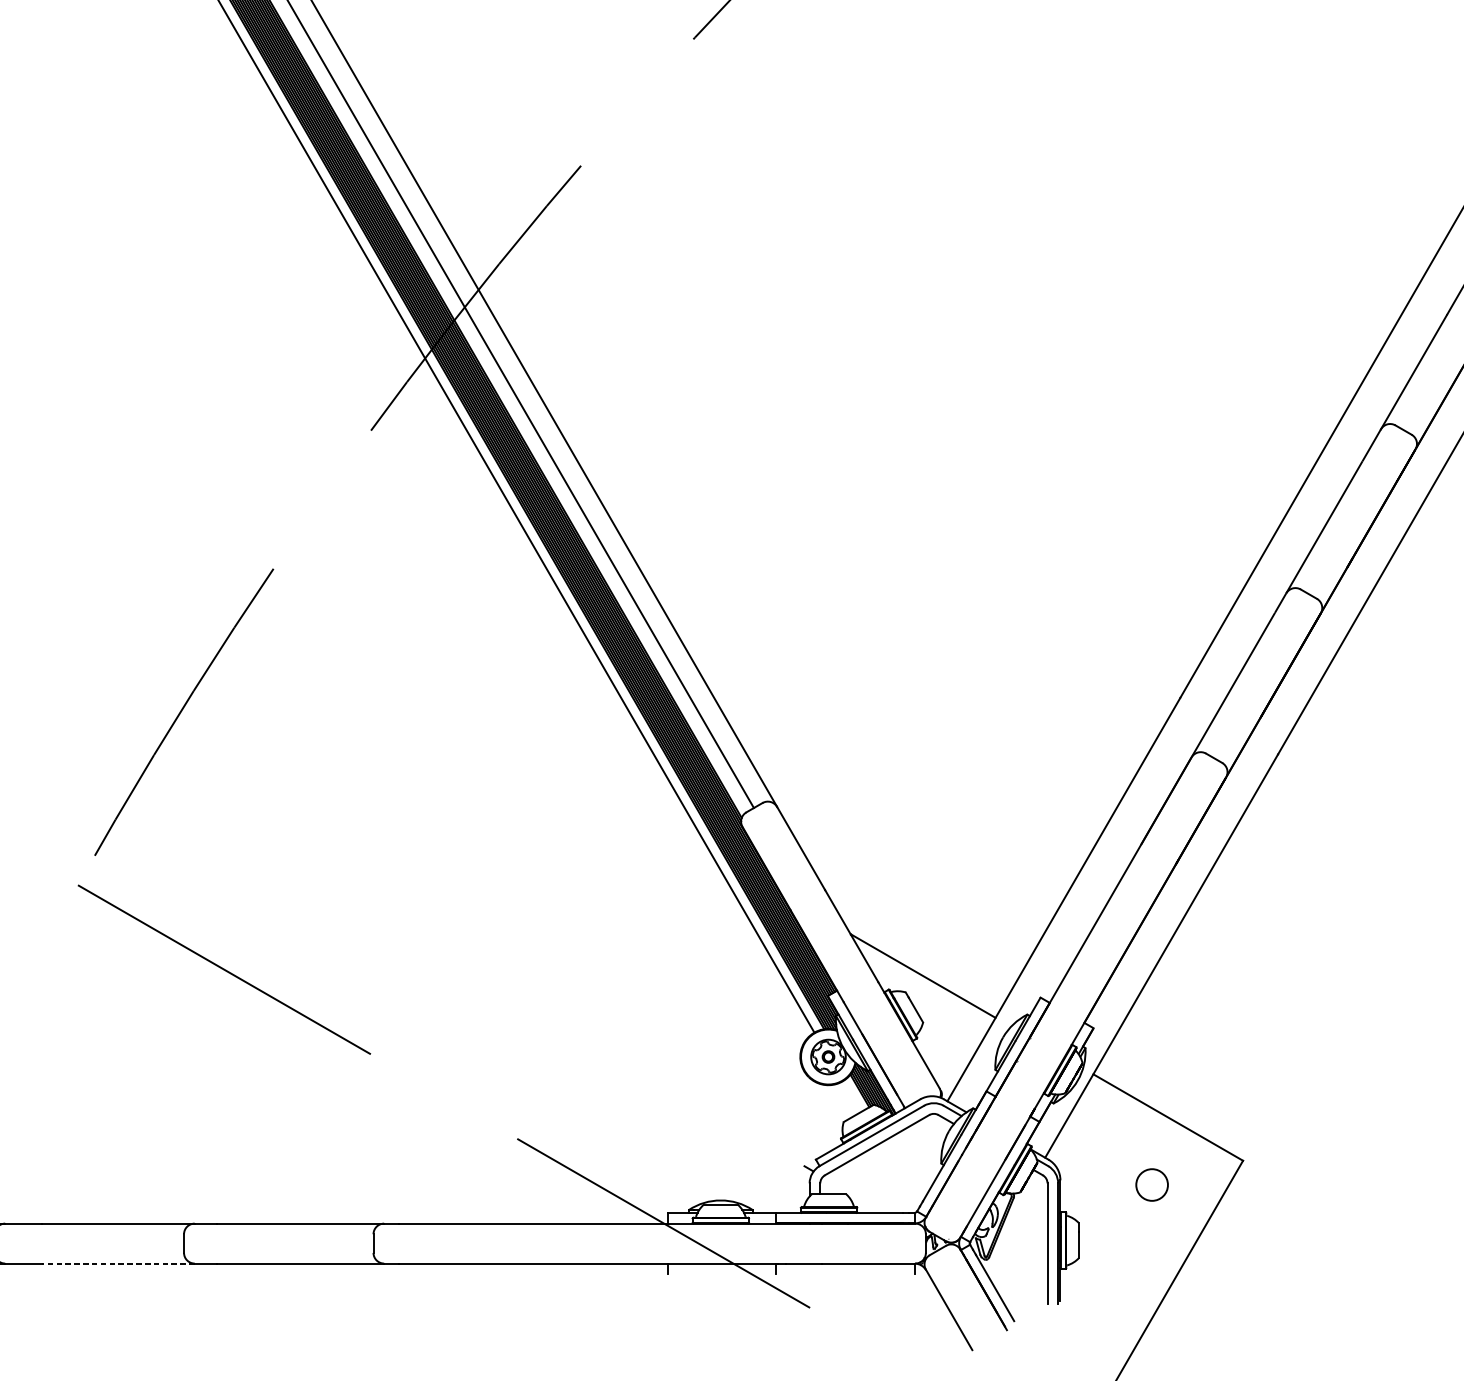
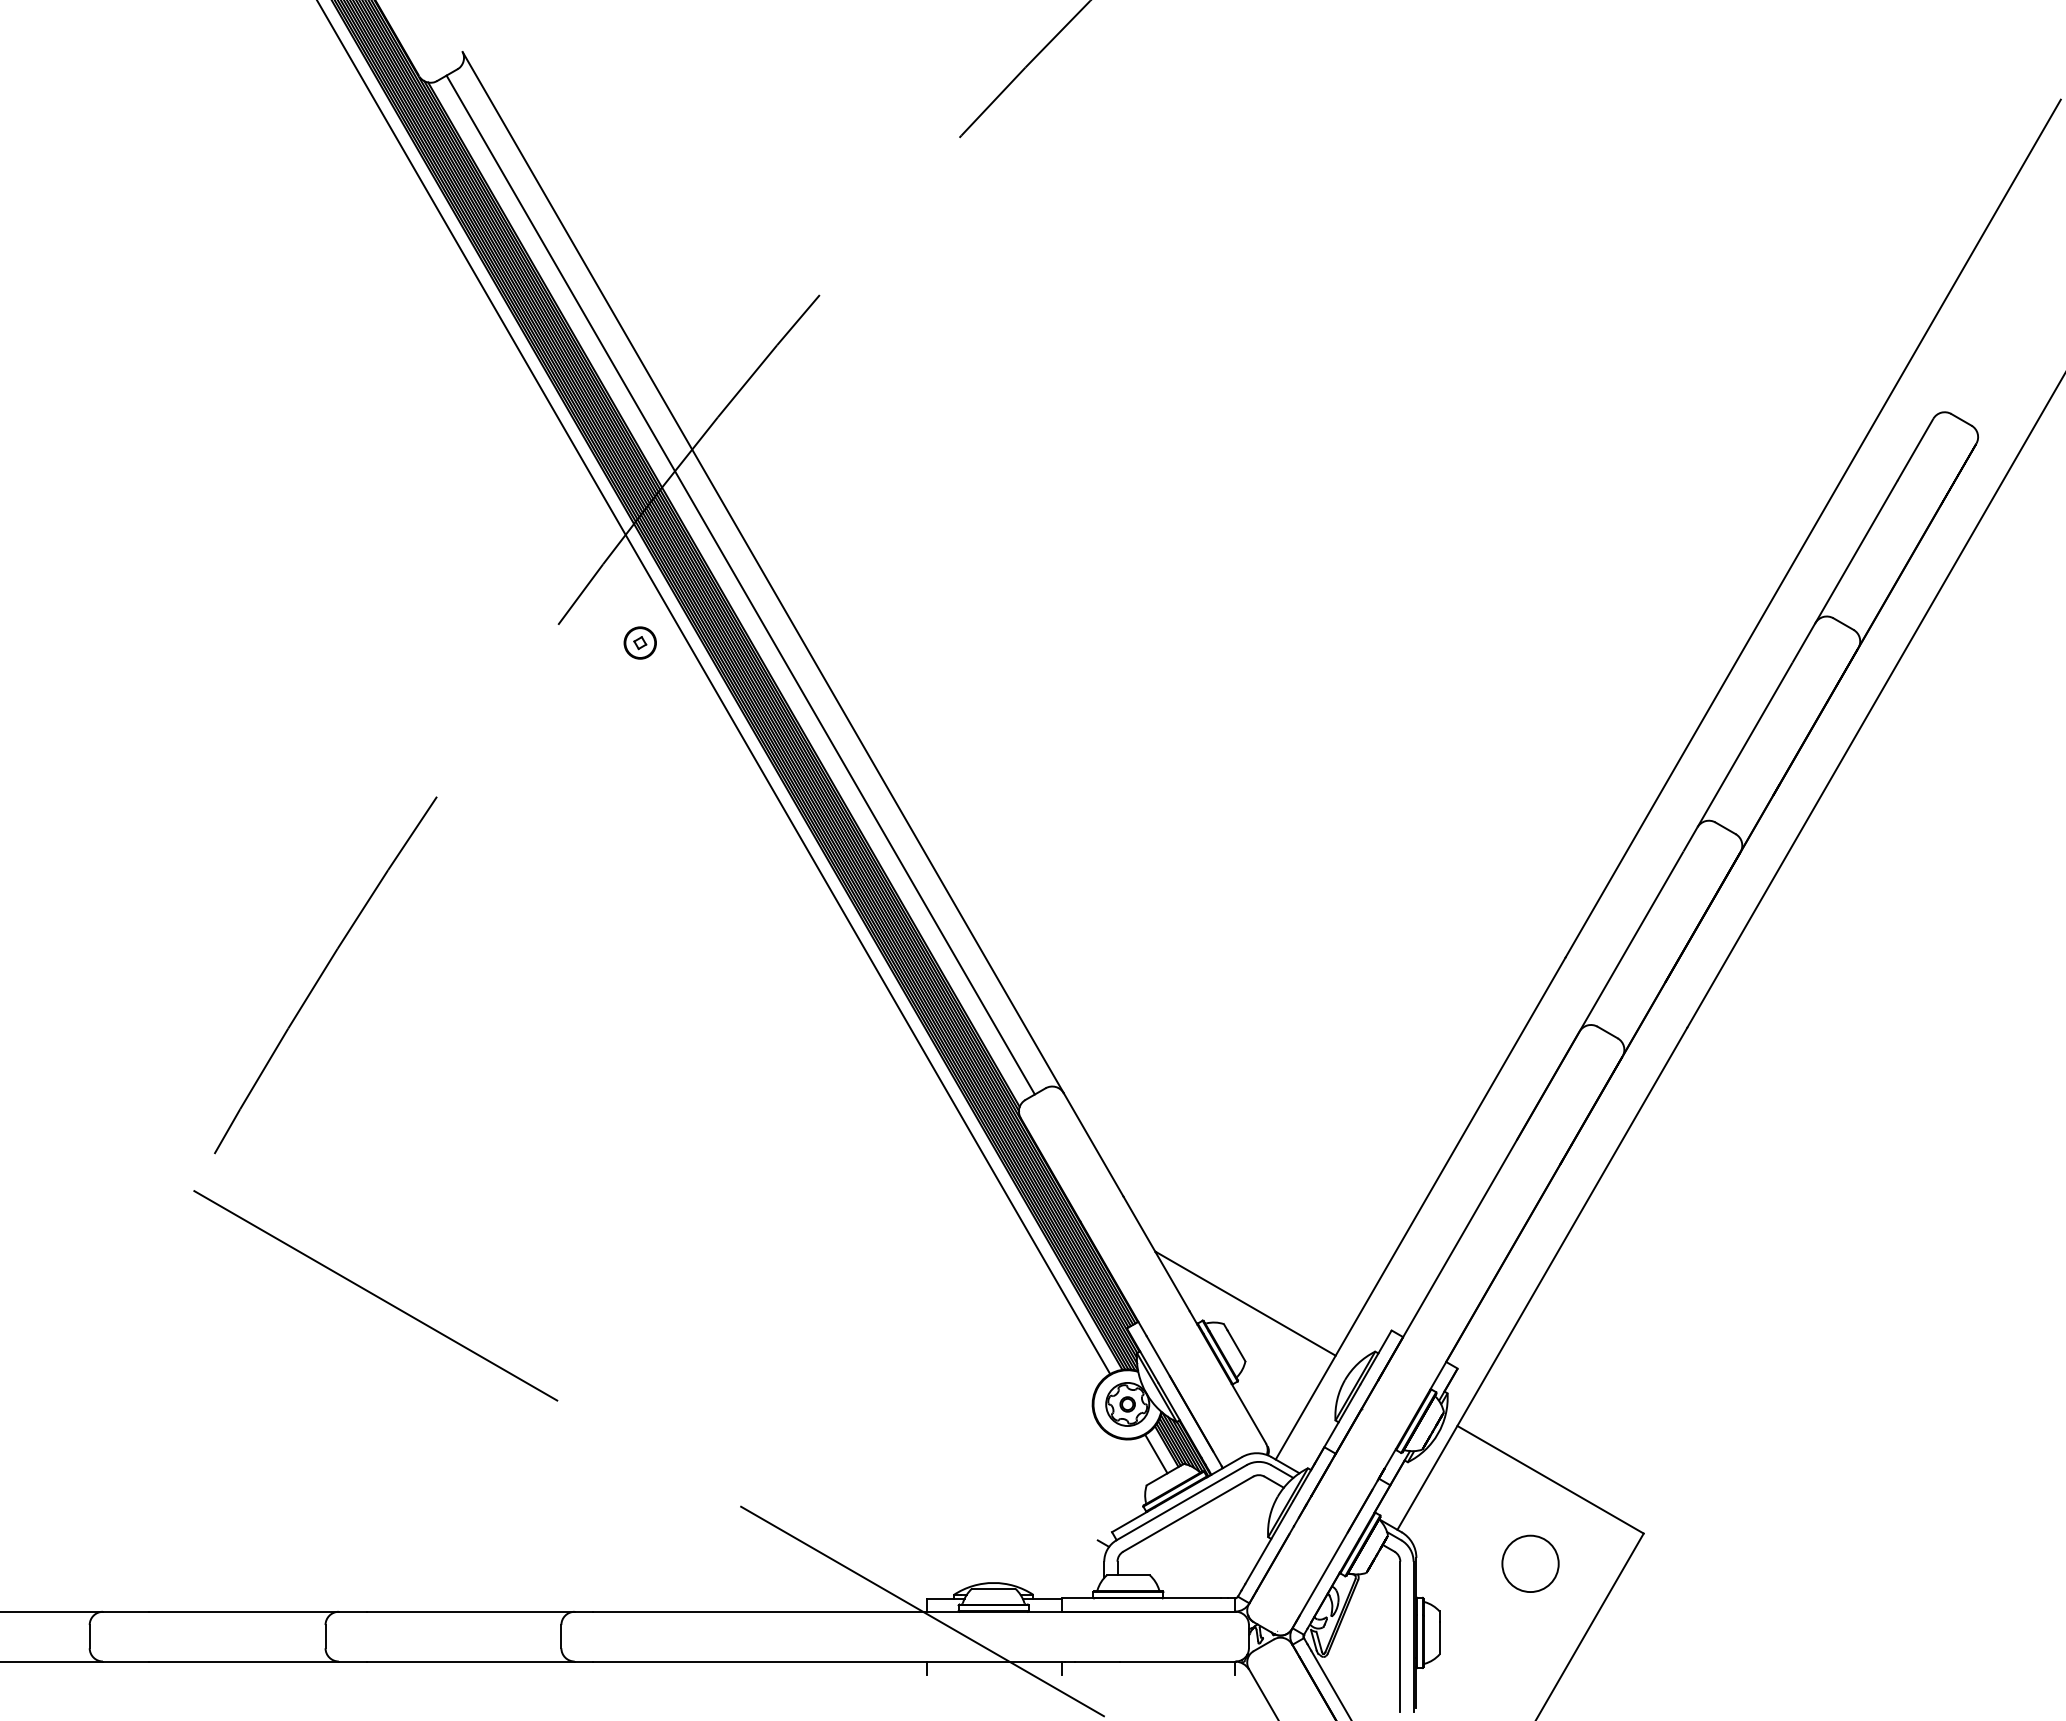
part: (436, 444) -> (639, 642), added
line: (851, 1096) -> (1156, 1453), added
circle: (1152, 1184) -> (1530, 1563), size x1.43
line: (118, 1263) -> (243, 1661), dashed -> solid

